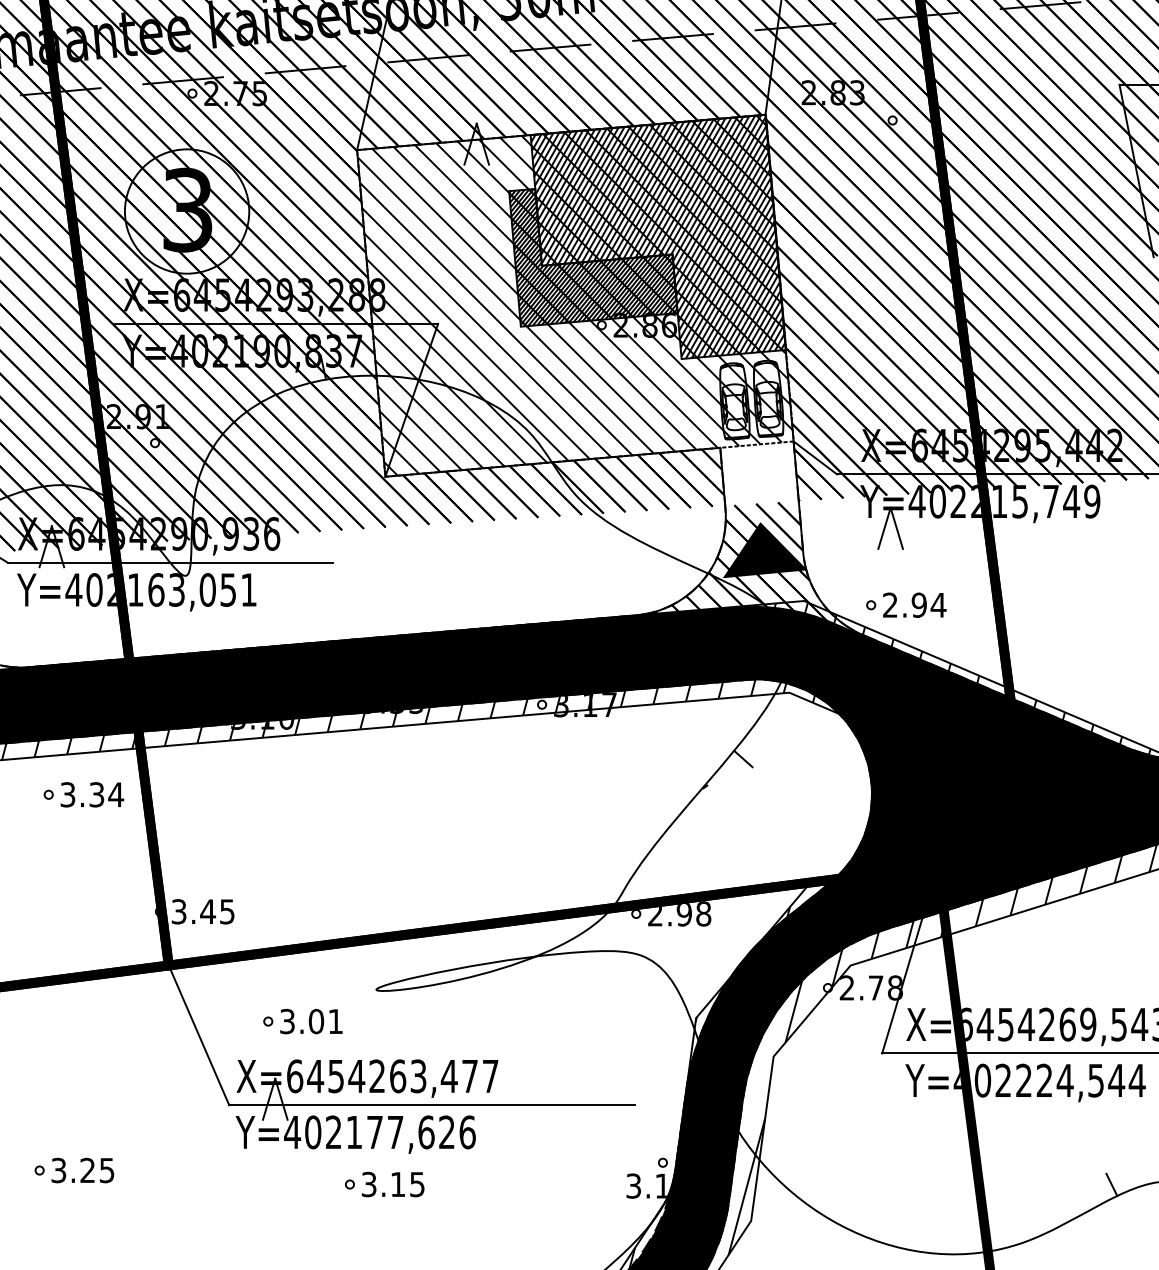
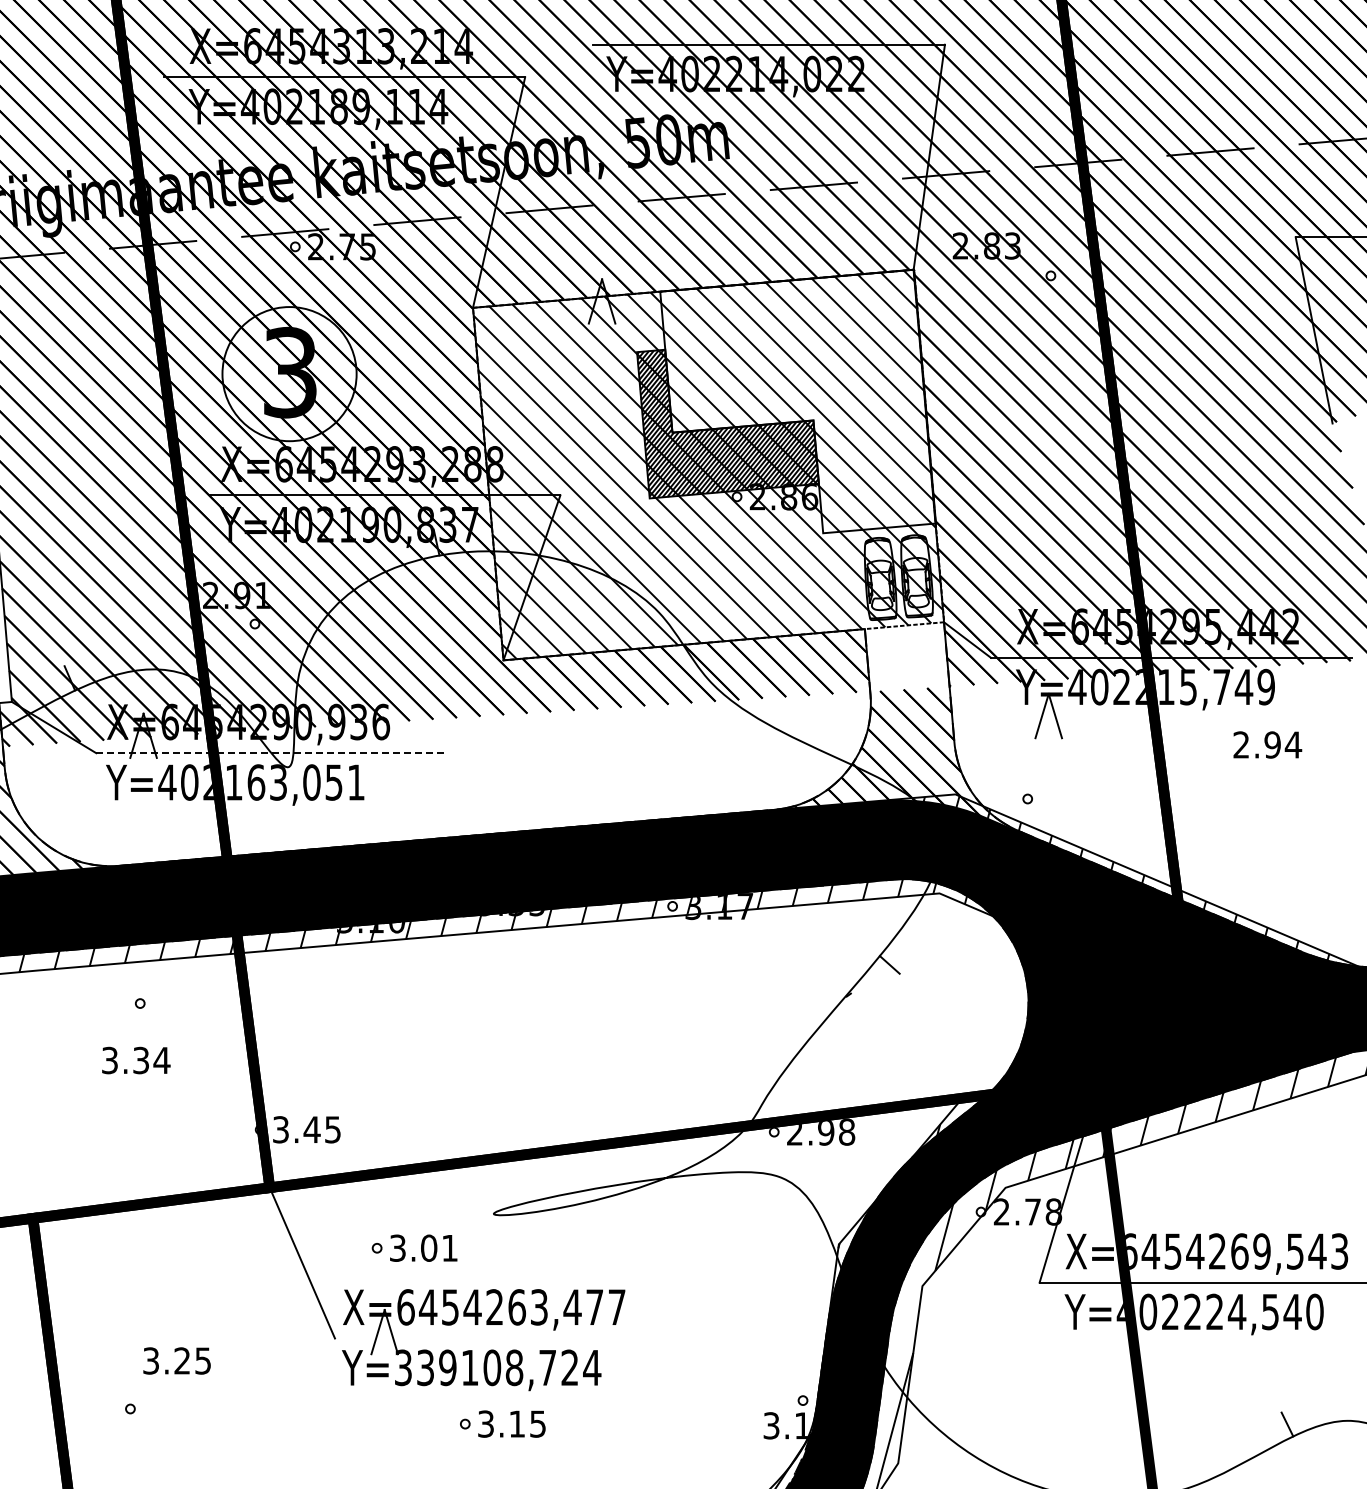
hatch: (657, 236) -> (797, 401), removed
fill: (765, 550) -> (913, 739), removed
line: (170, 563) -> (271, 753), solid -> dashed
text: (914, 604) -> (1267, 744), moved
text: (92, 794) -> (136, 1060), moved
text: (1136, 1080) -> (1314, 1311), Y=402224,544 -> Y=402224,540
line: (431, 1105) -> (553, 1338), removed
text: (379, 1132) -> (497, 1367), Y=402177,626 -> Y=339108,724
text: (82, 1170) -> (176, 1360), moved

